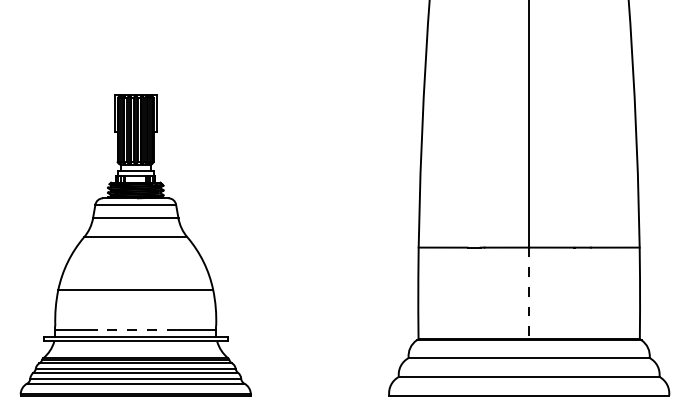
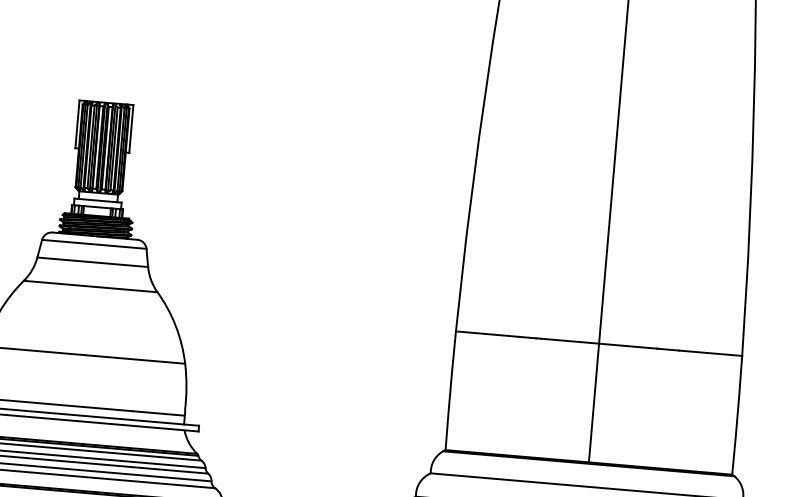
line: (529, 293) -> (594, 403), dashed -> solid
line: (135, 330) -> (79, 407), dashed -> solid

